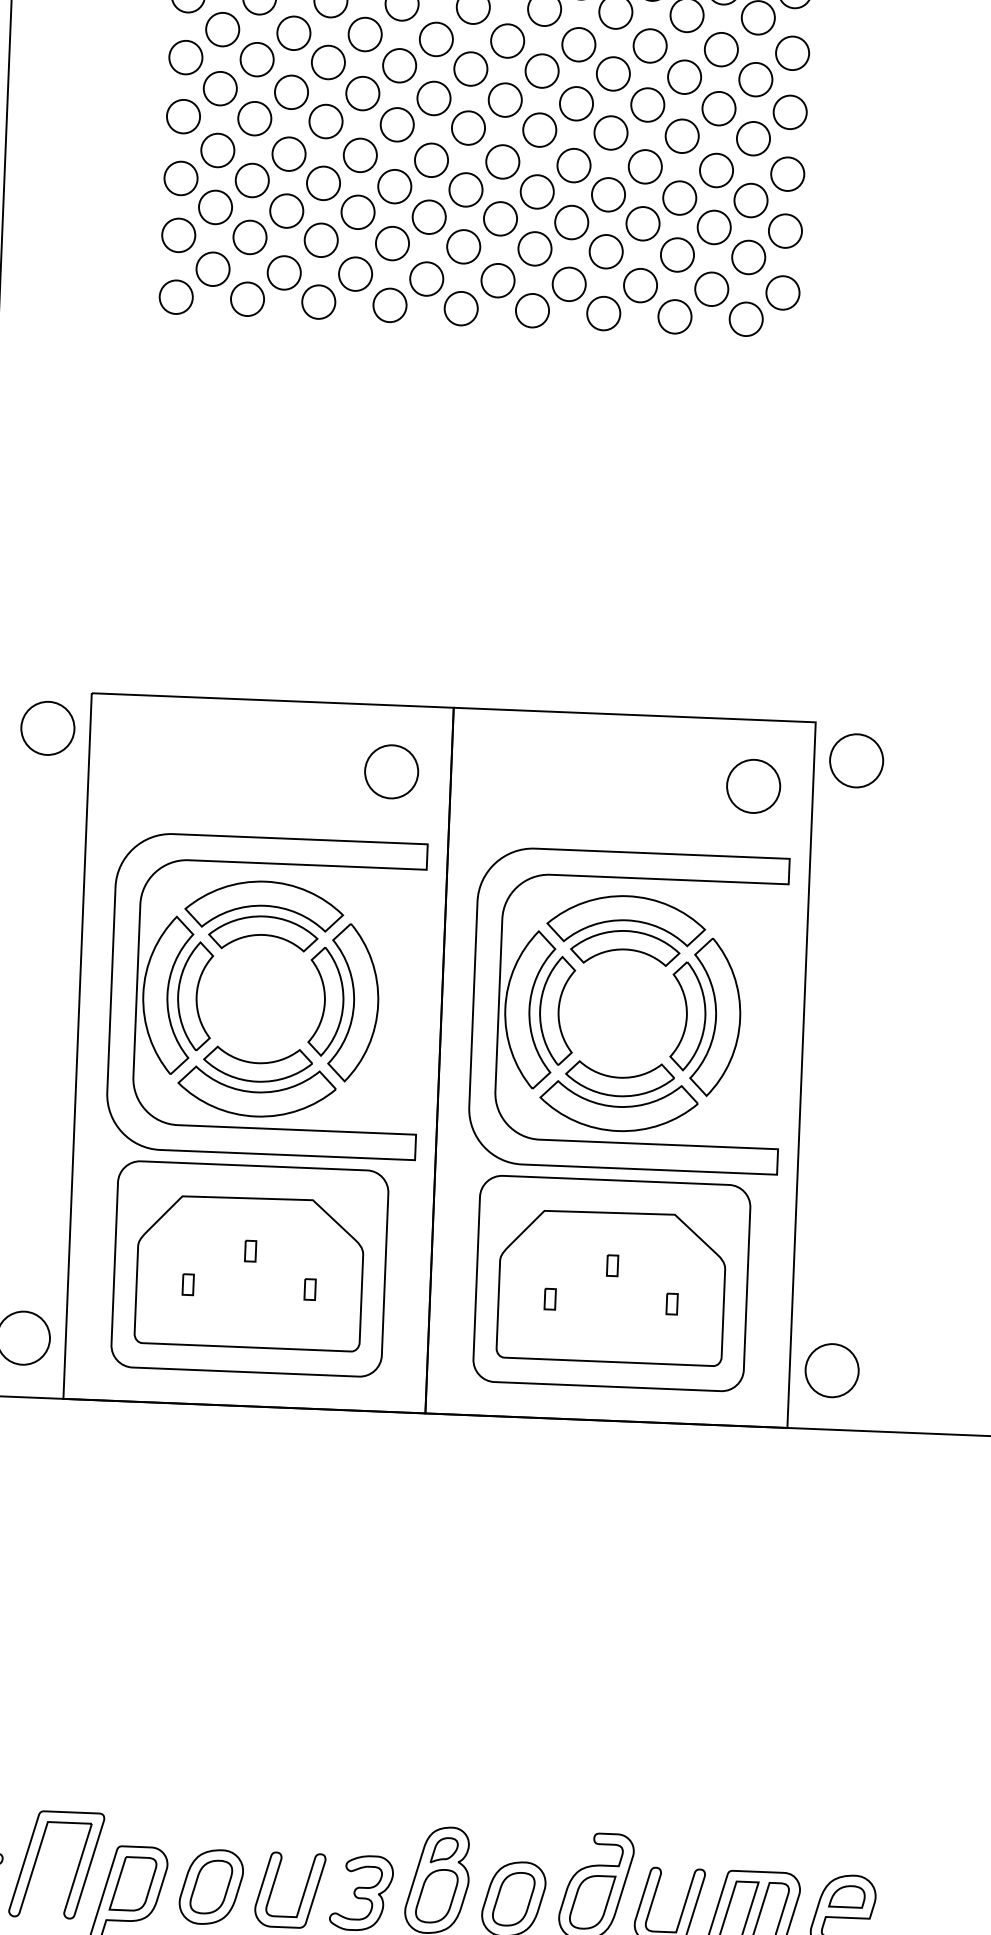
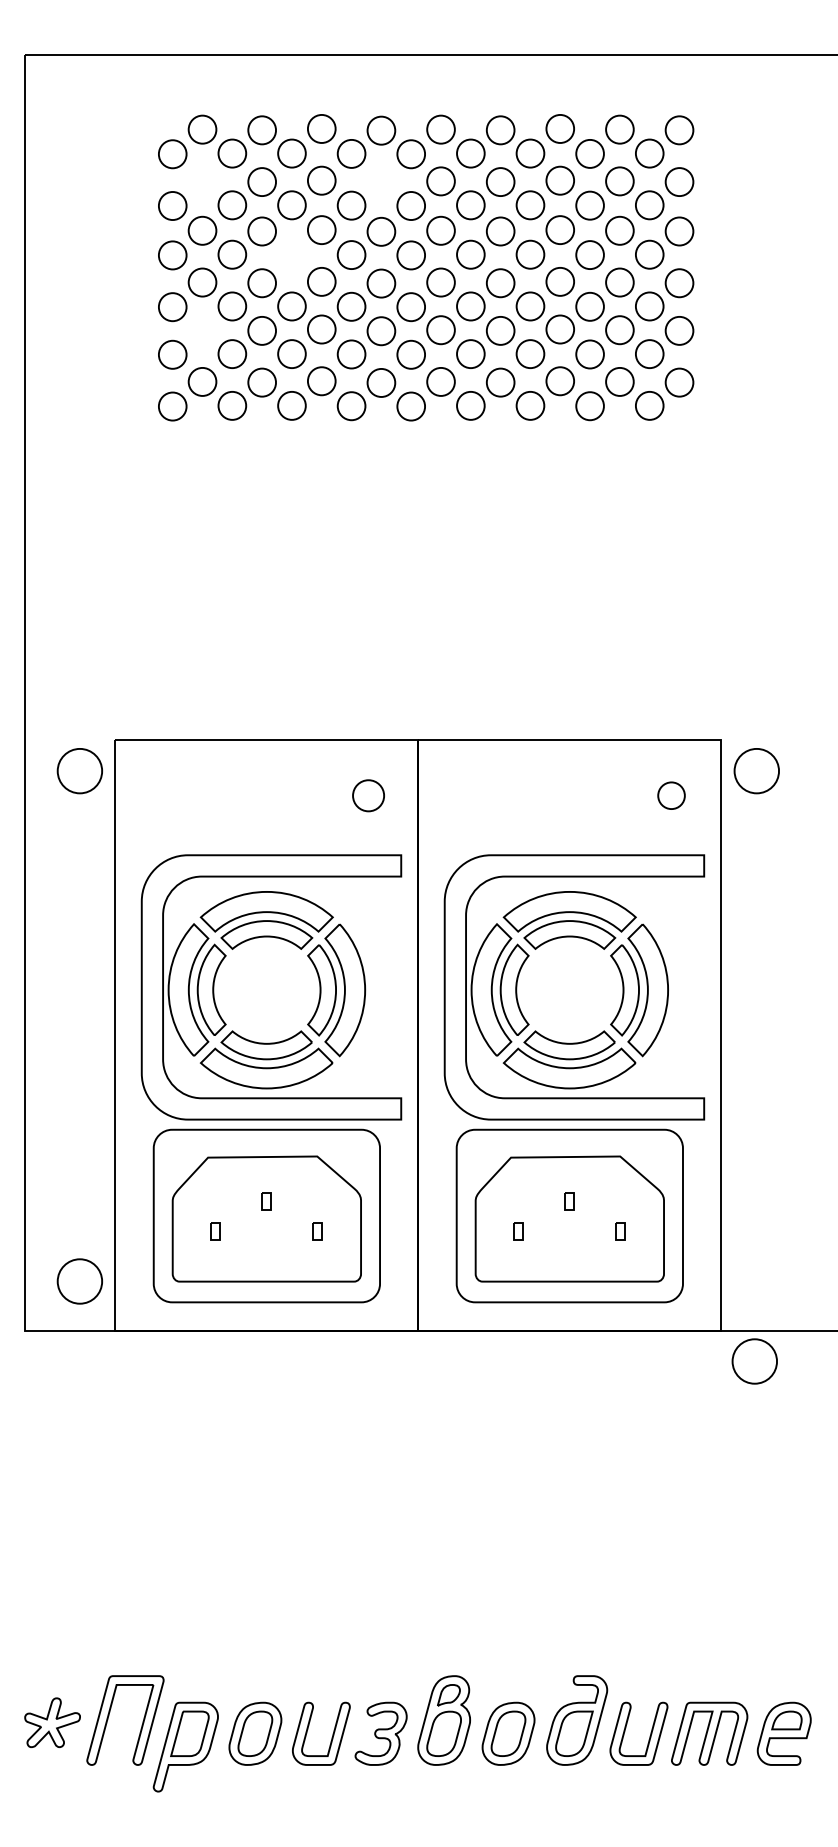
part: (222, 29) -> (202, 181), removed
part: (436, 39) -> (381, 182), removed
part: (325, 121) -> (291, 254), removed
part: (215, 207) -> (202, 330), removed
part: (391, 771) -> (368, 795), size x0.7
part: (753, 785) -> (671, 795), size x0.6
part: (831, 1370) -> (754, 1361), moved

